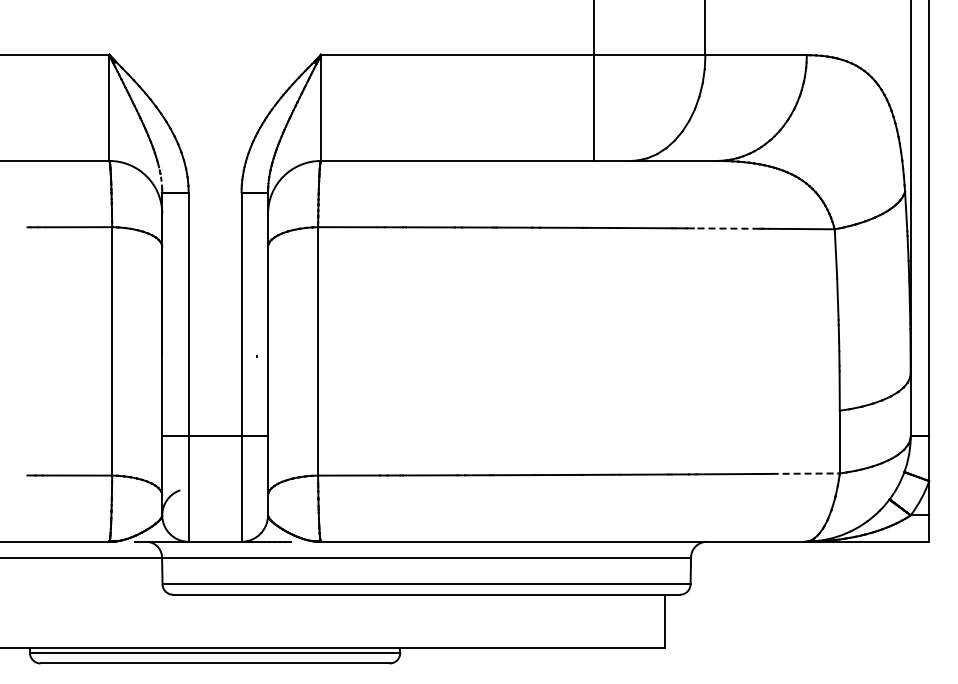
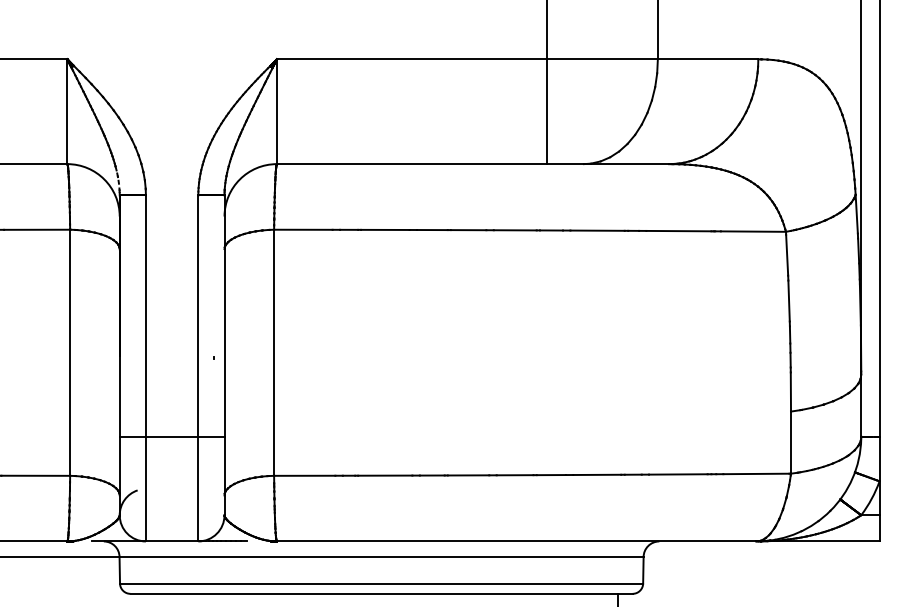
line: (726, 228) -> (678, 231), dashed -> solid
line: (805, 473) -> (756, 473), dashed -> solid

